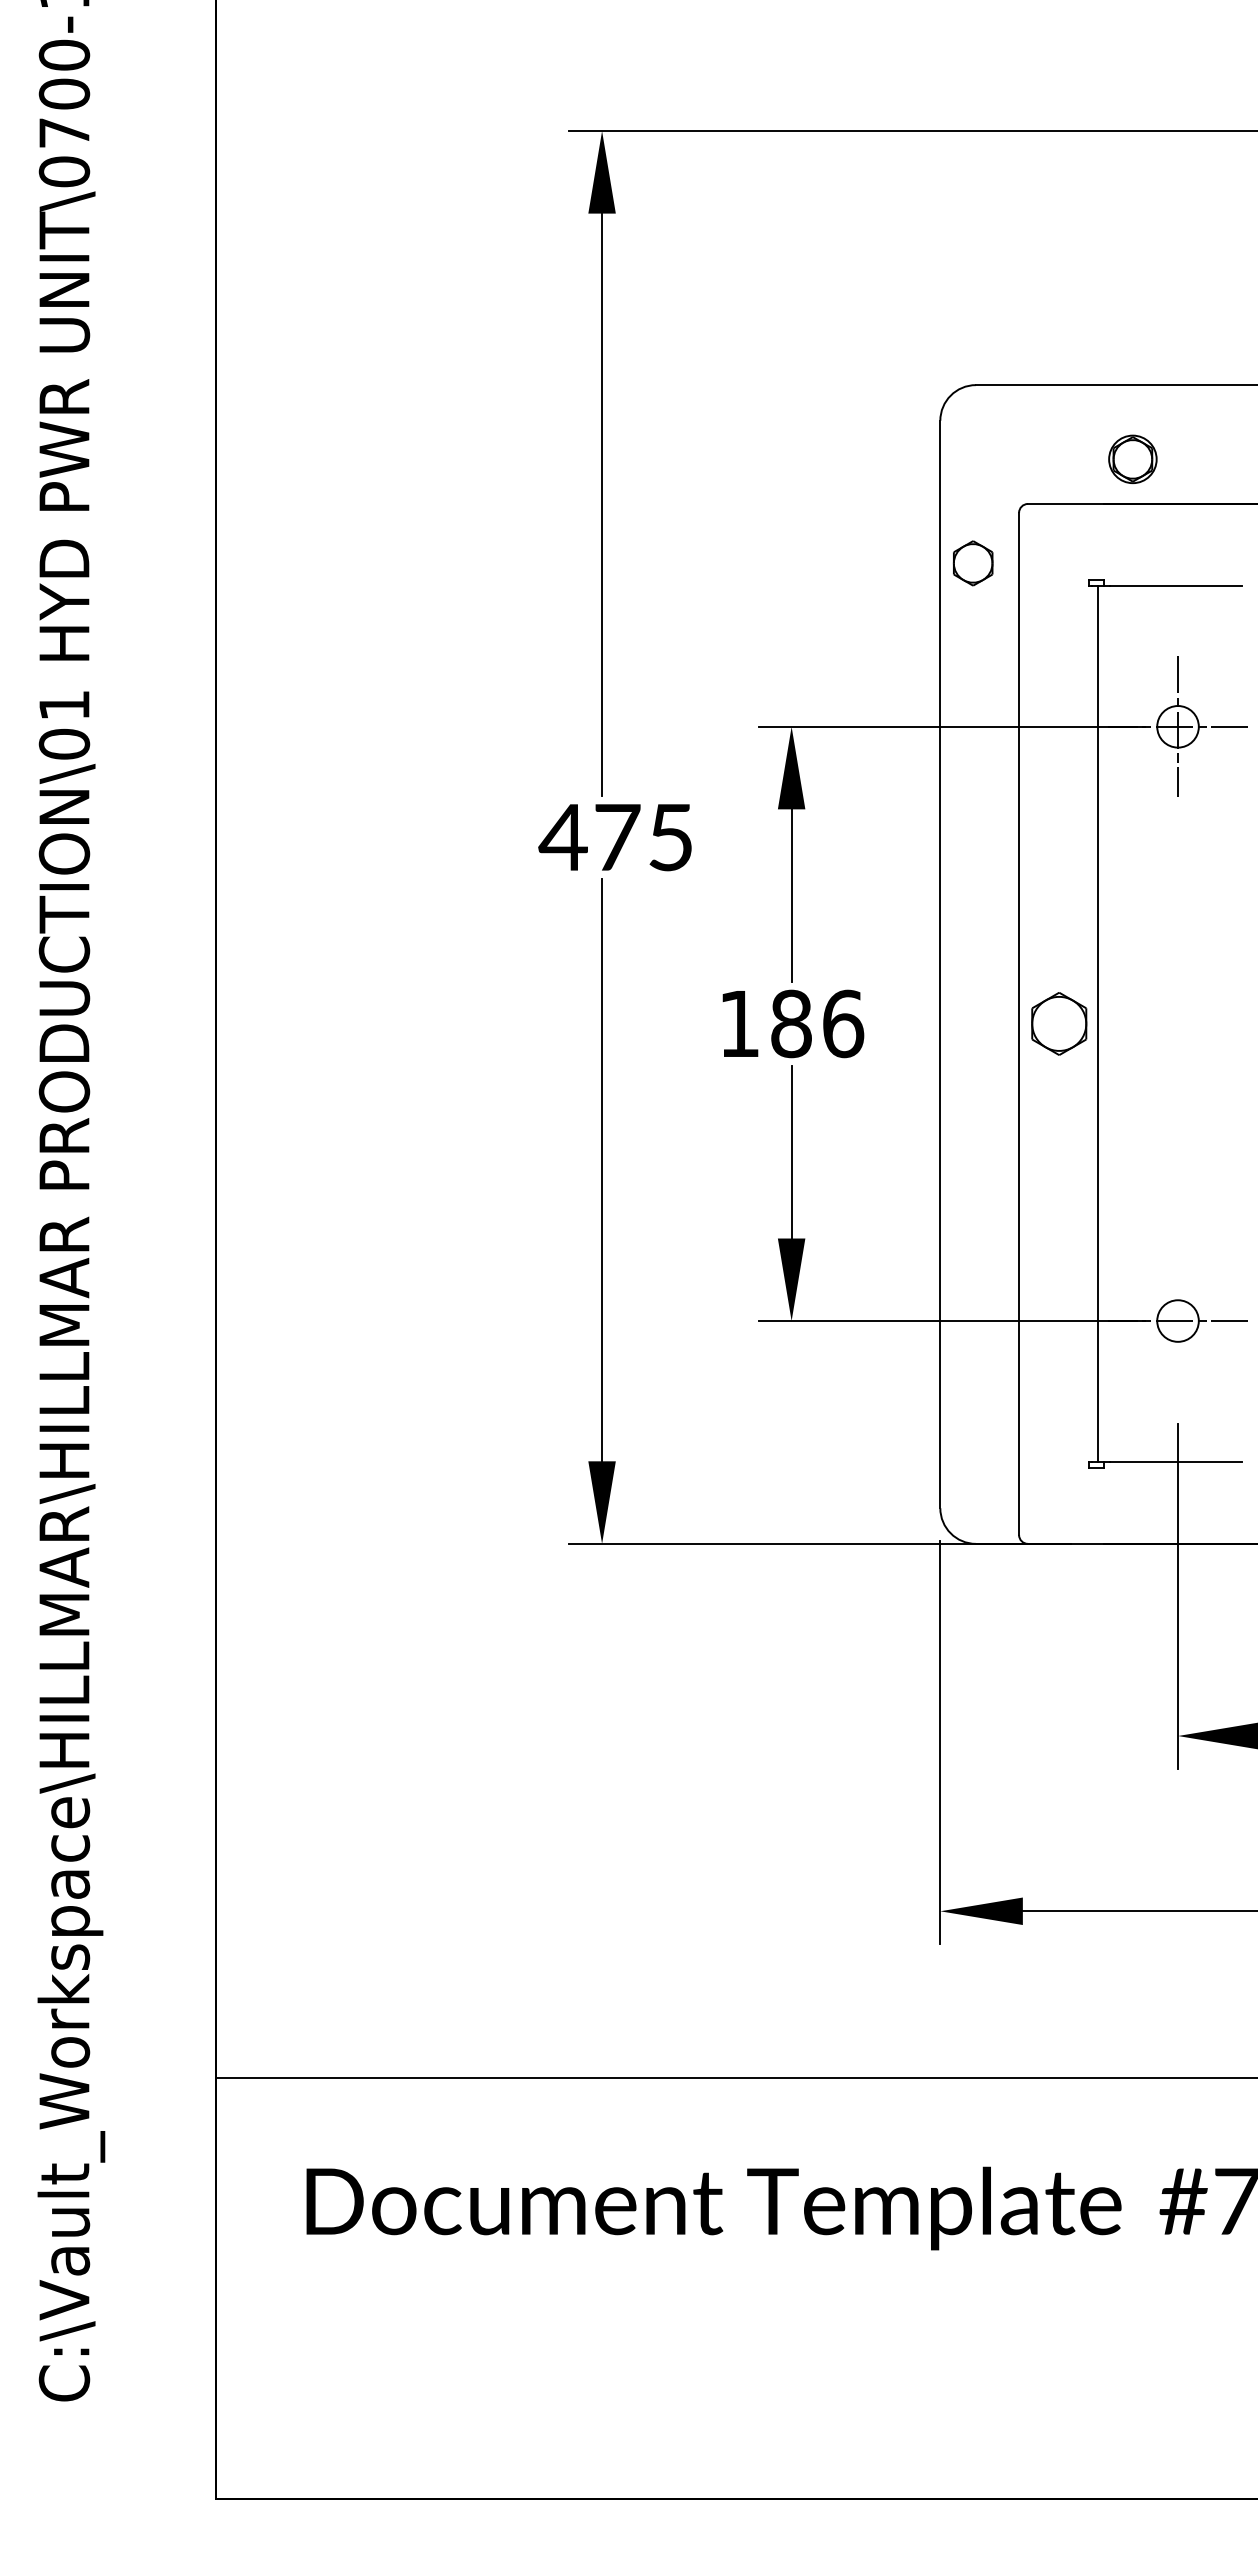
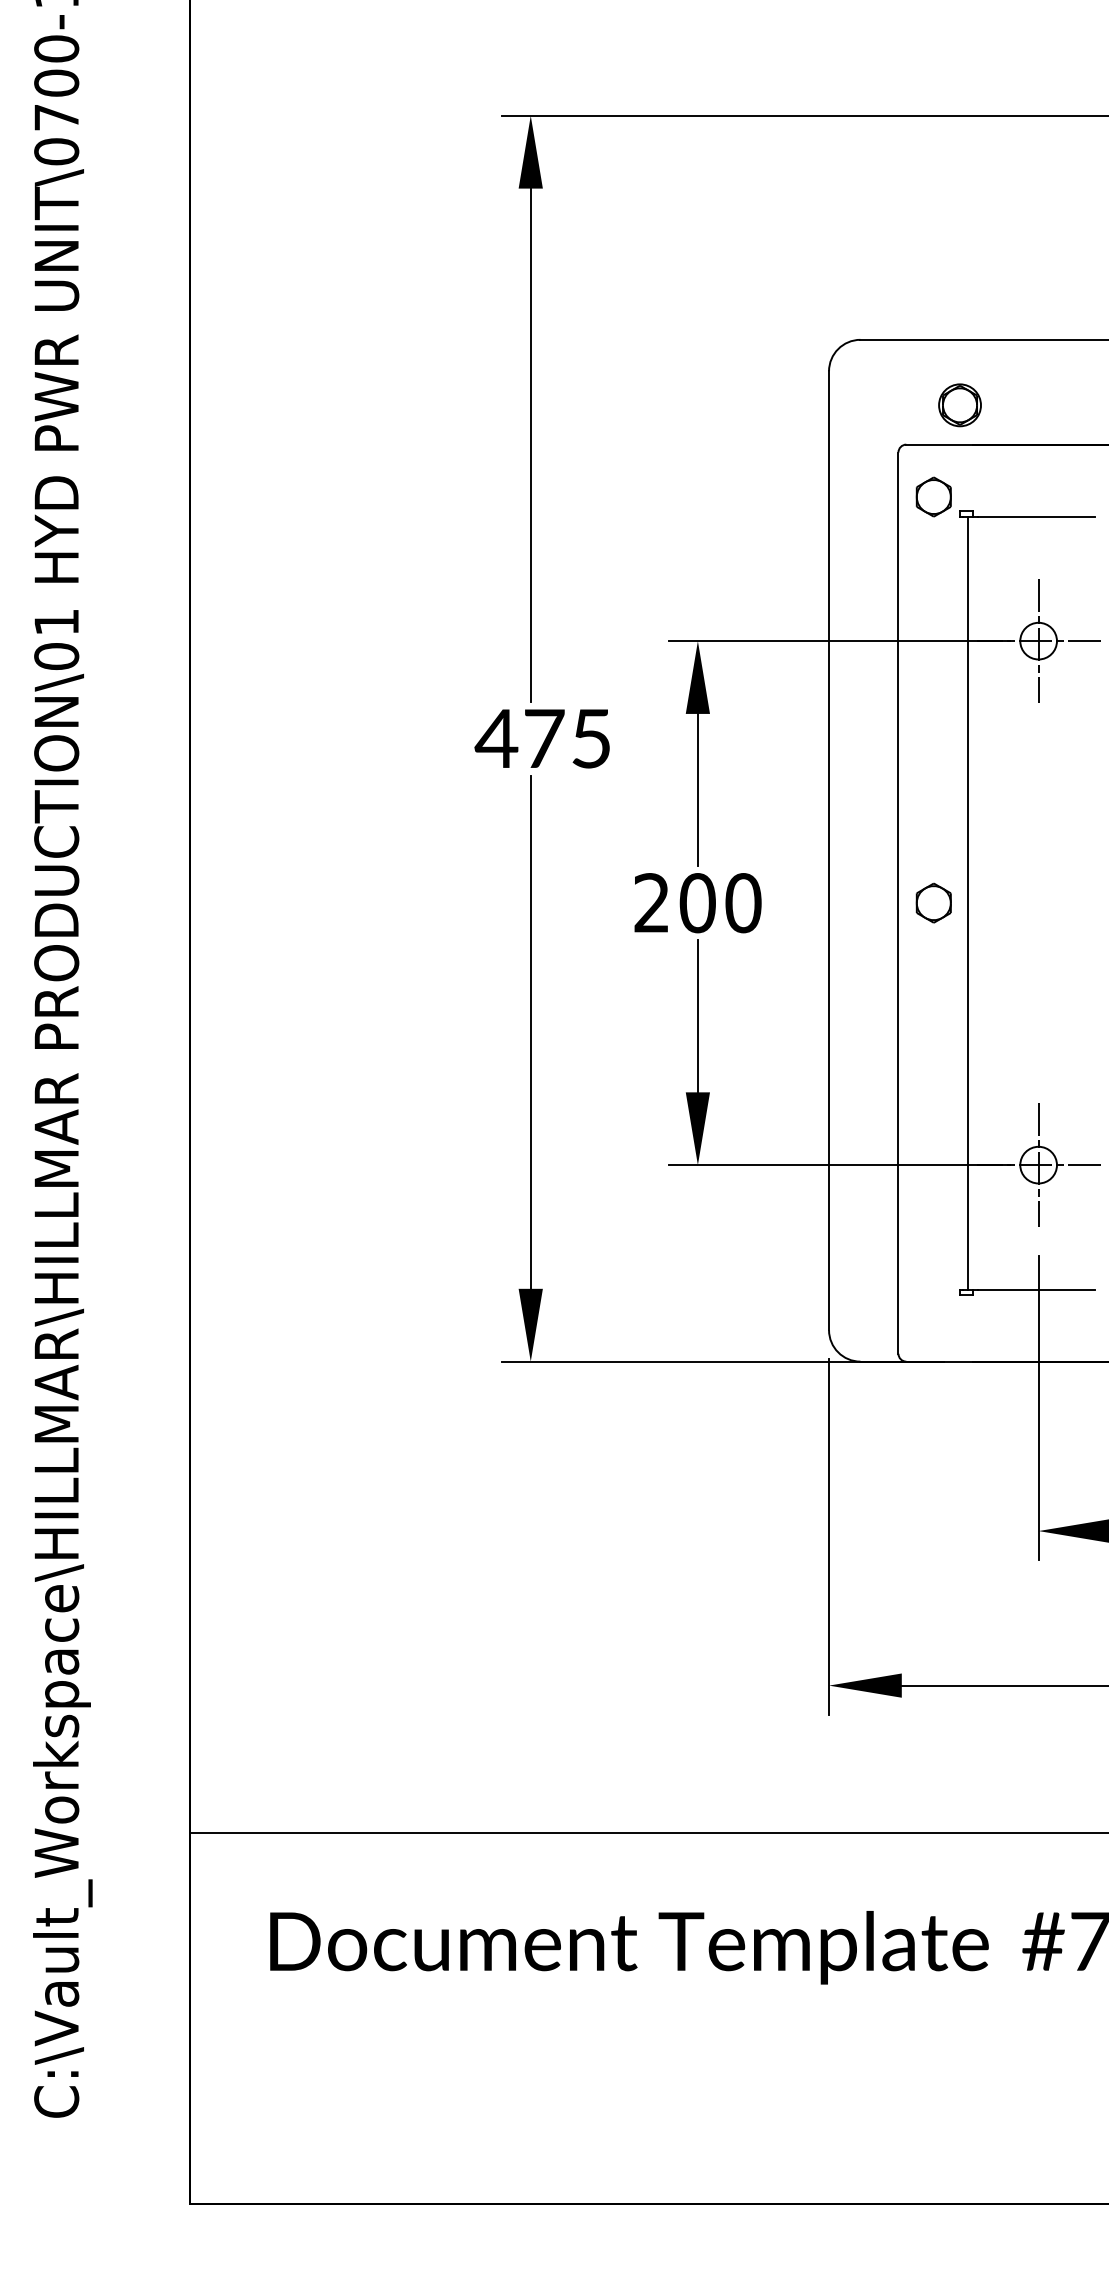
part: (1132, 459) -> (959, 405), moved
part: (972, 563) -> (933, 497), moved
text: (791, 1023) -> (697, 902), 186 -> 200
part: (1058, 1023) -> (933, 902), size x0.71
line: (1178, 1320) -> (1039, 1164), added

